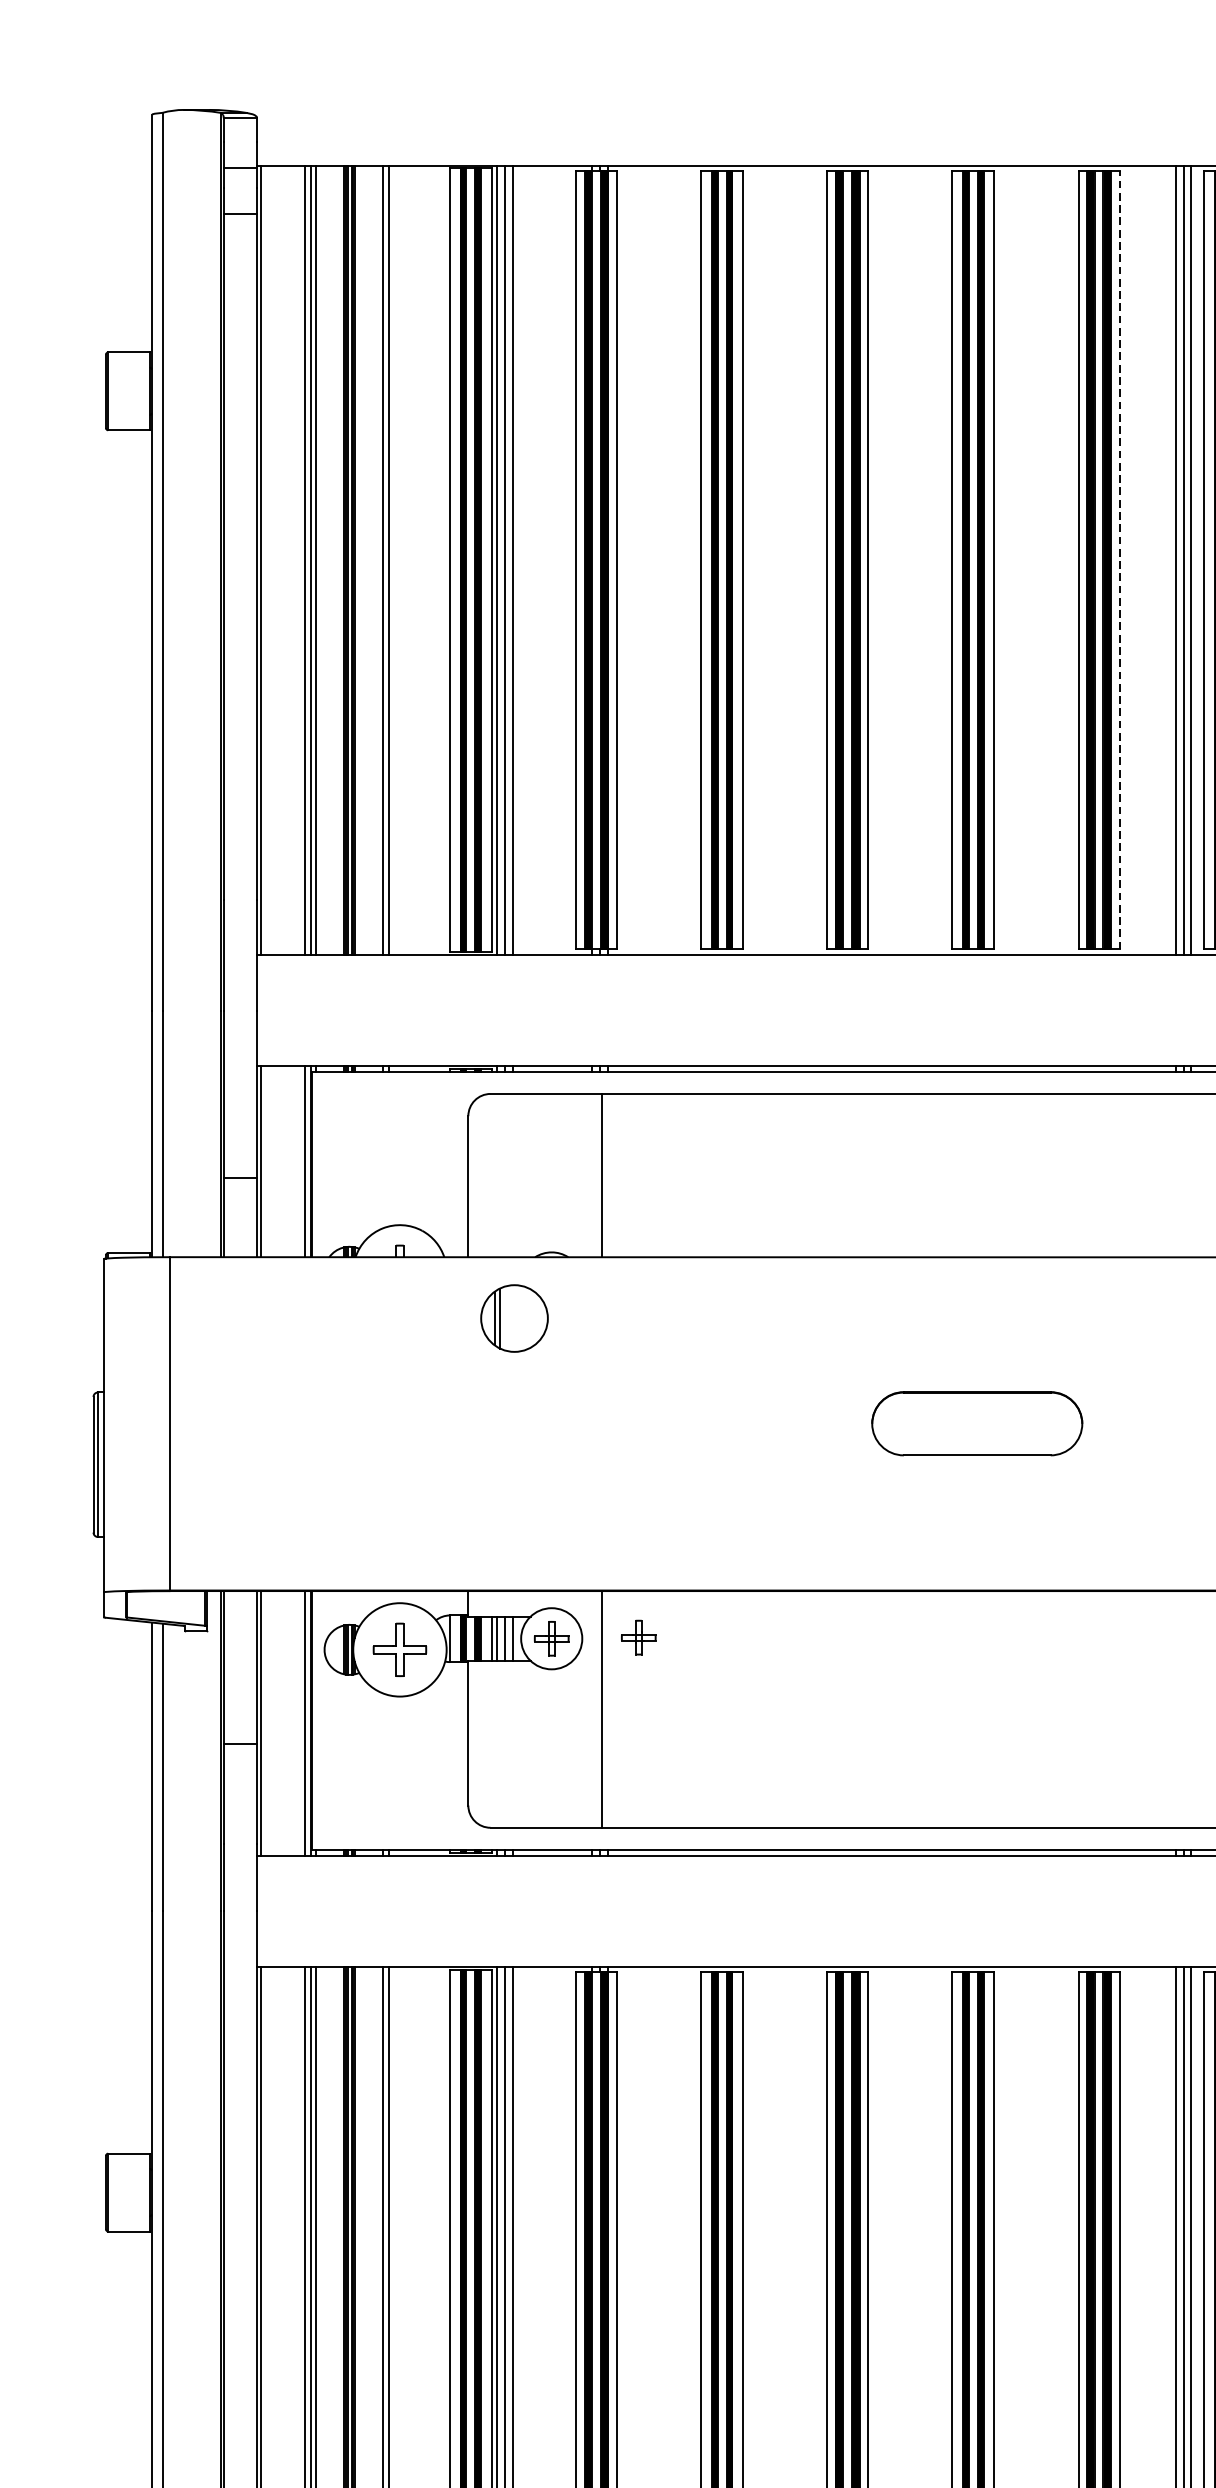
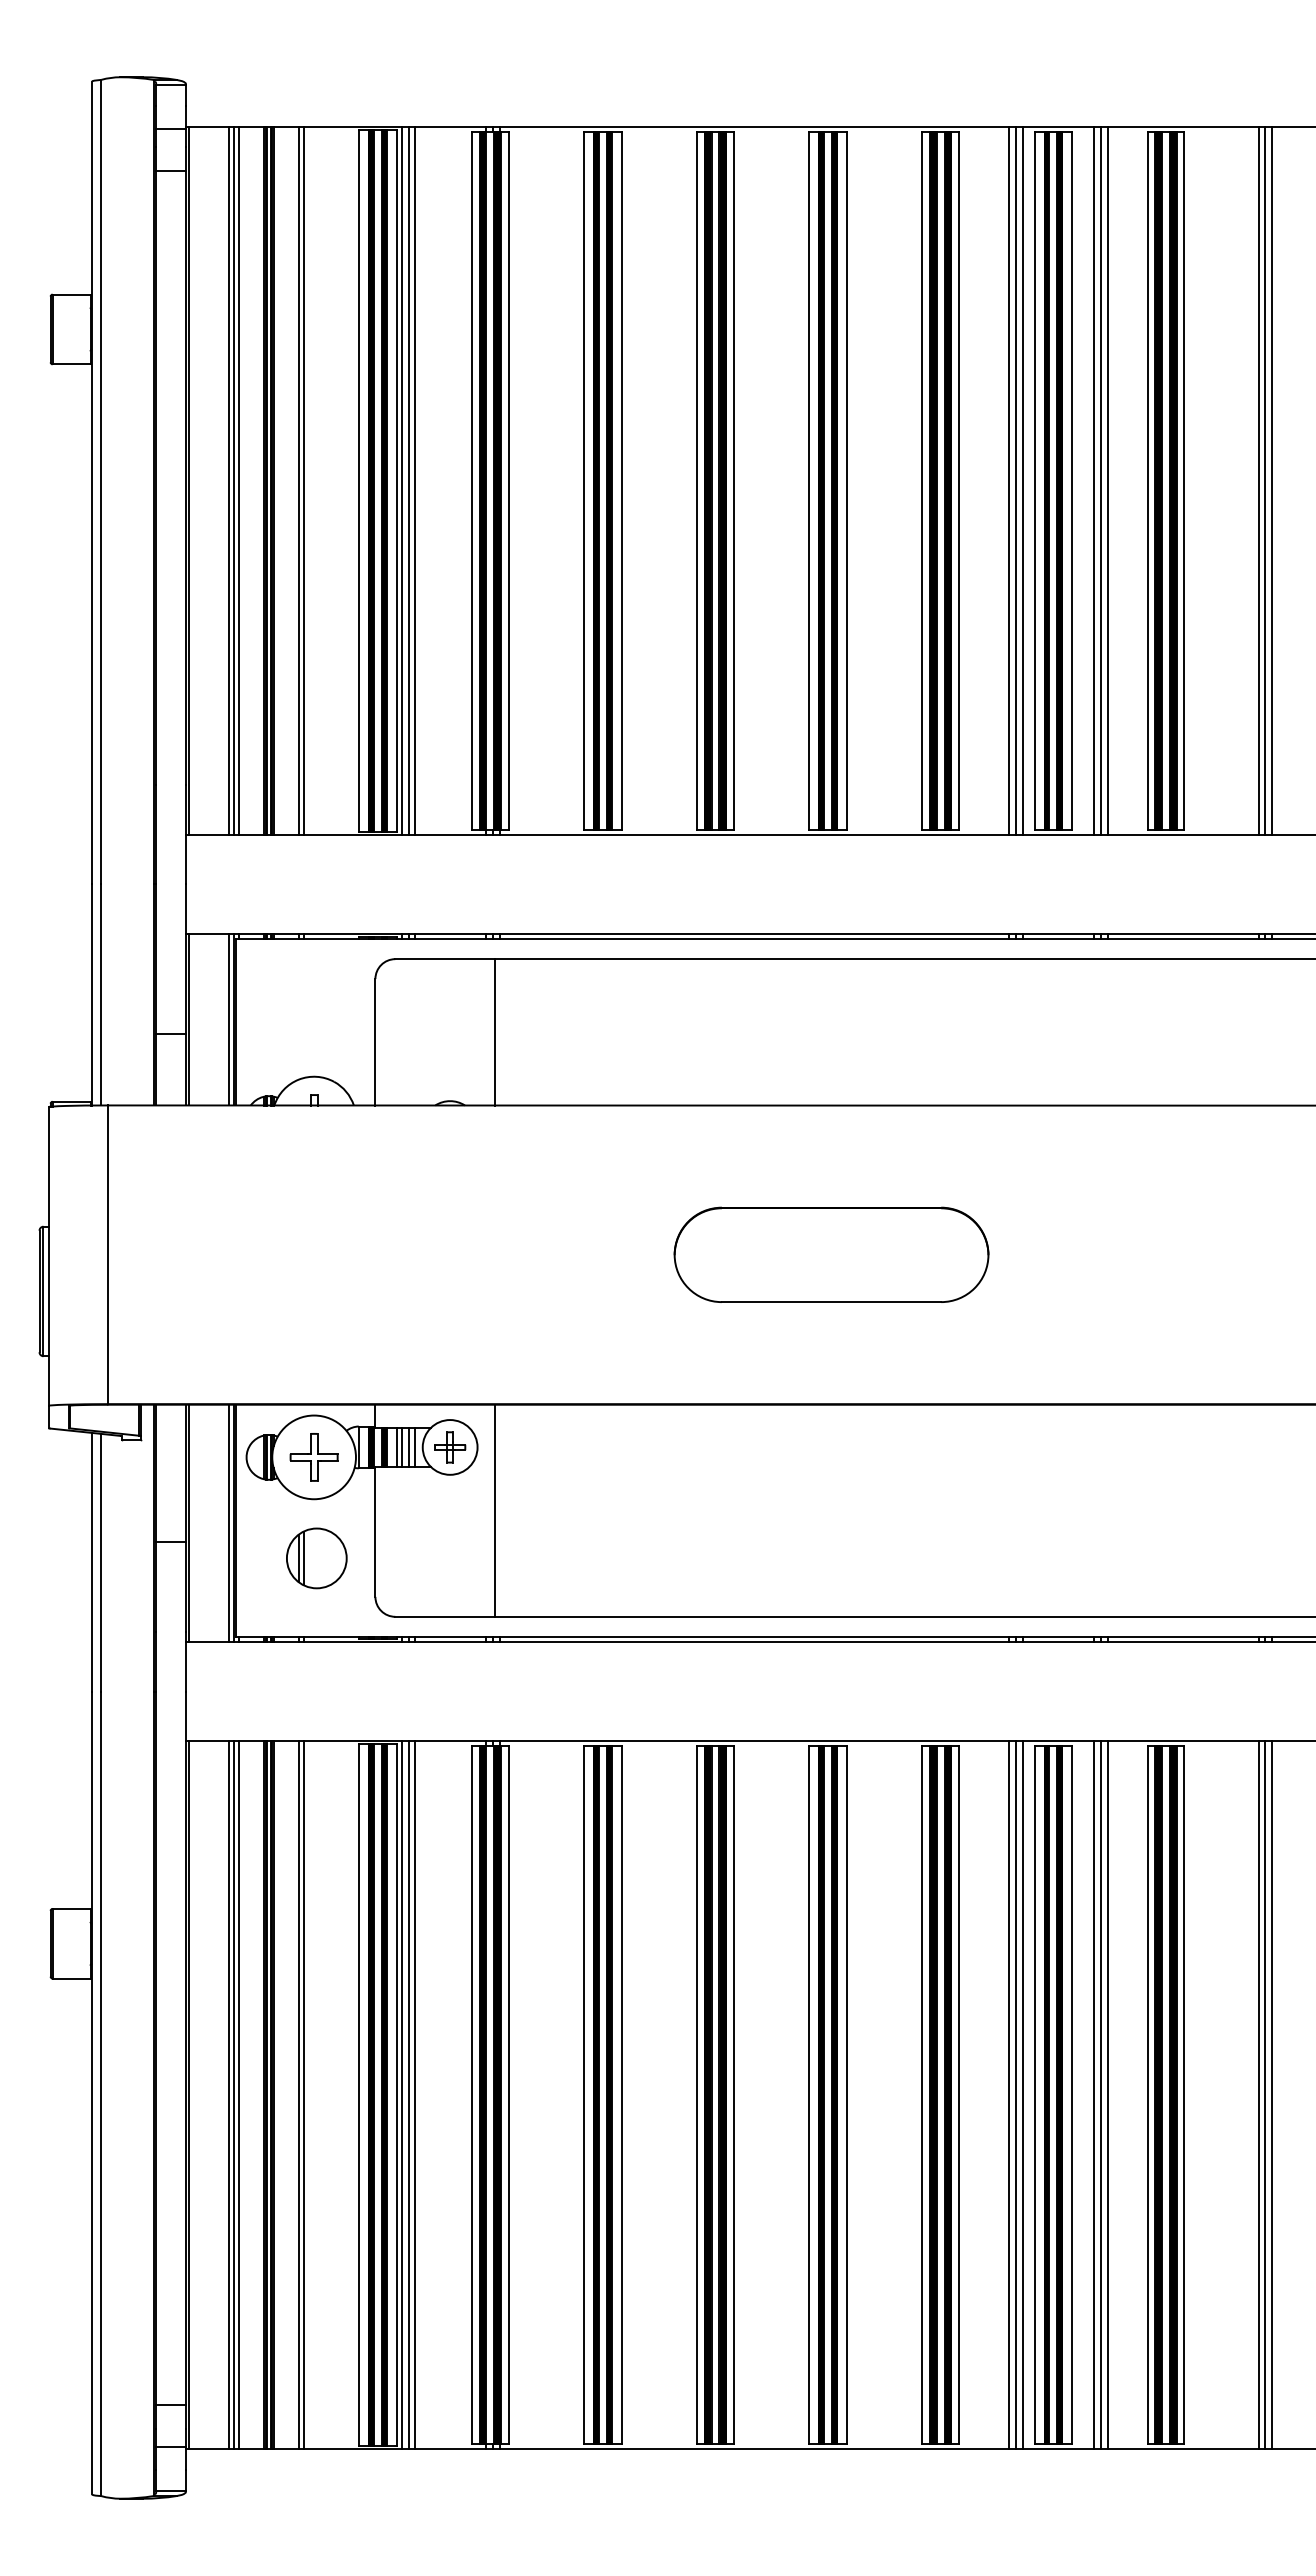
line: (1120, 559) -> (959, 480), dashed -> solid
part: (514, 1318) -> (316, 1558), moved
part: (977, 1423) -> (831, 1254), size x1.67
part: (639, 1637) -> (528, 1446), removed

